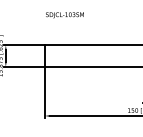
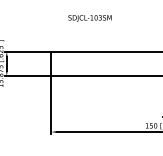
text: (64, 15) -> (89, 18), moved

